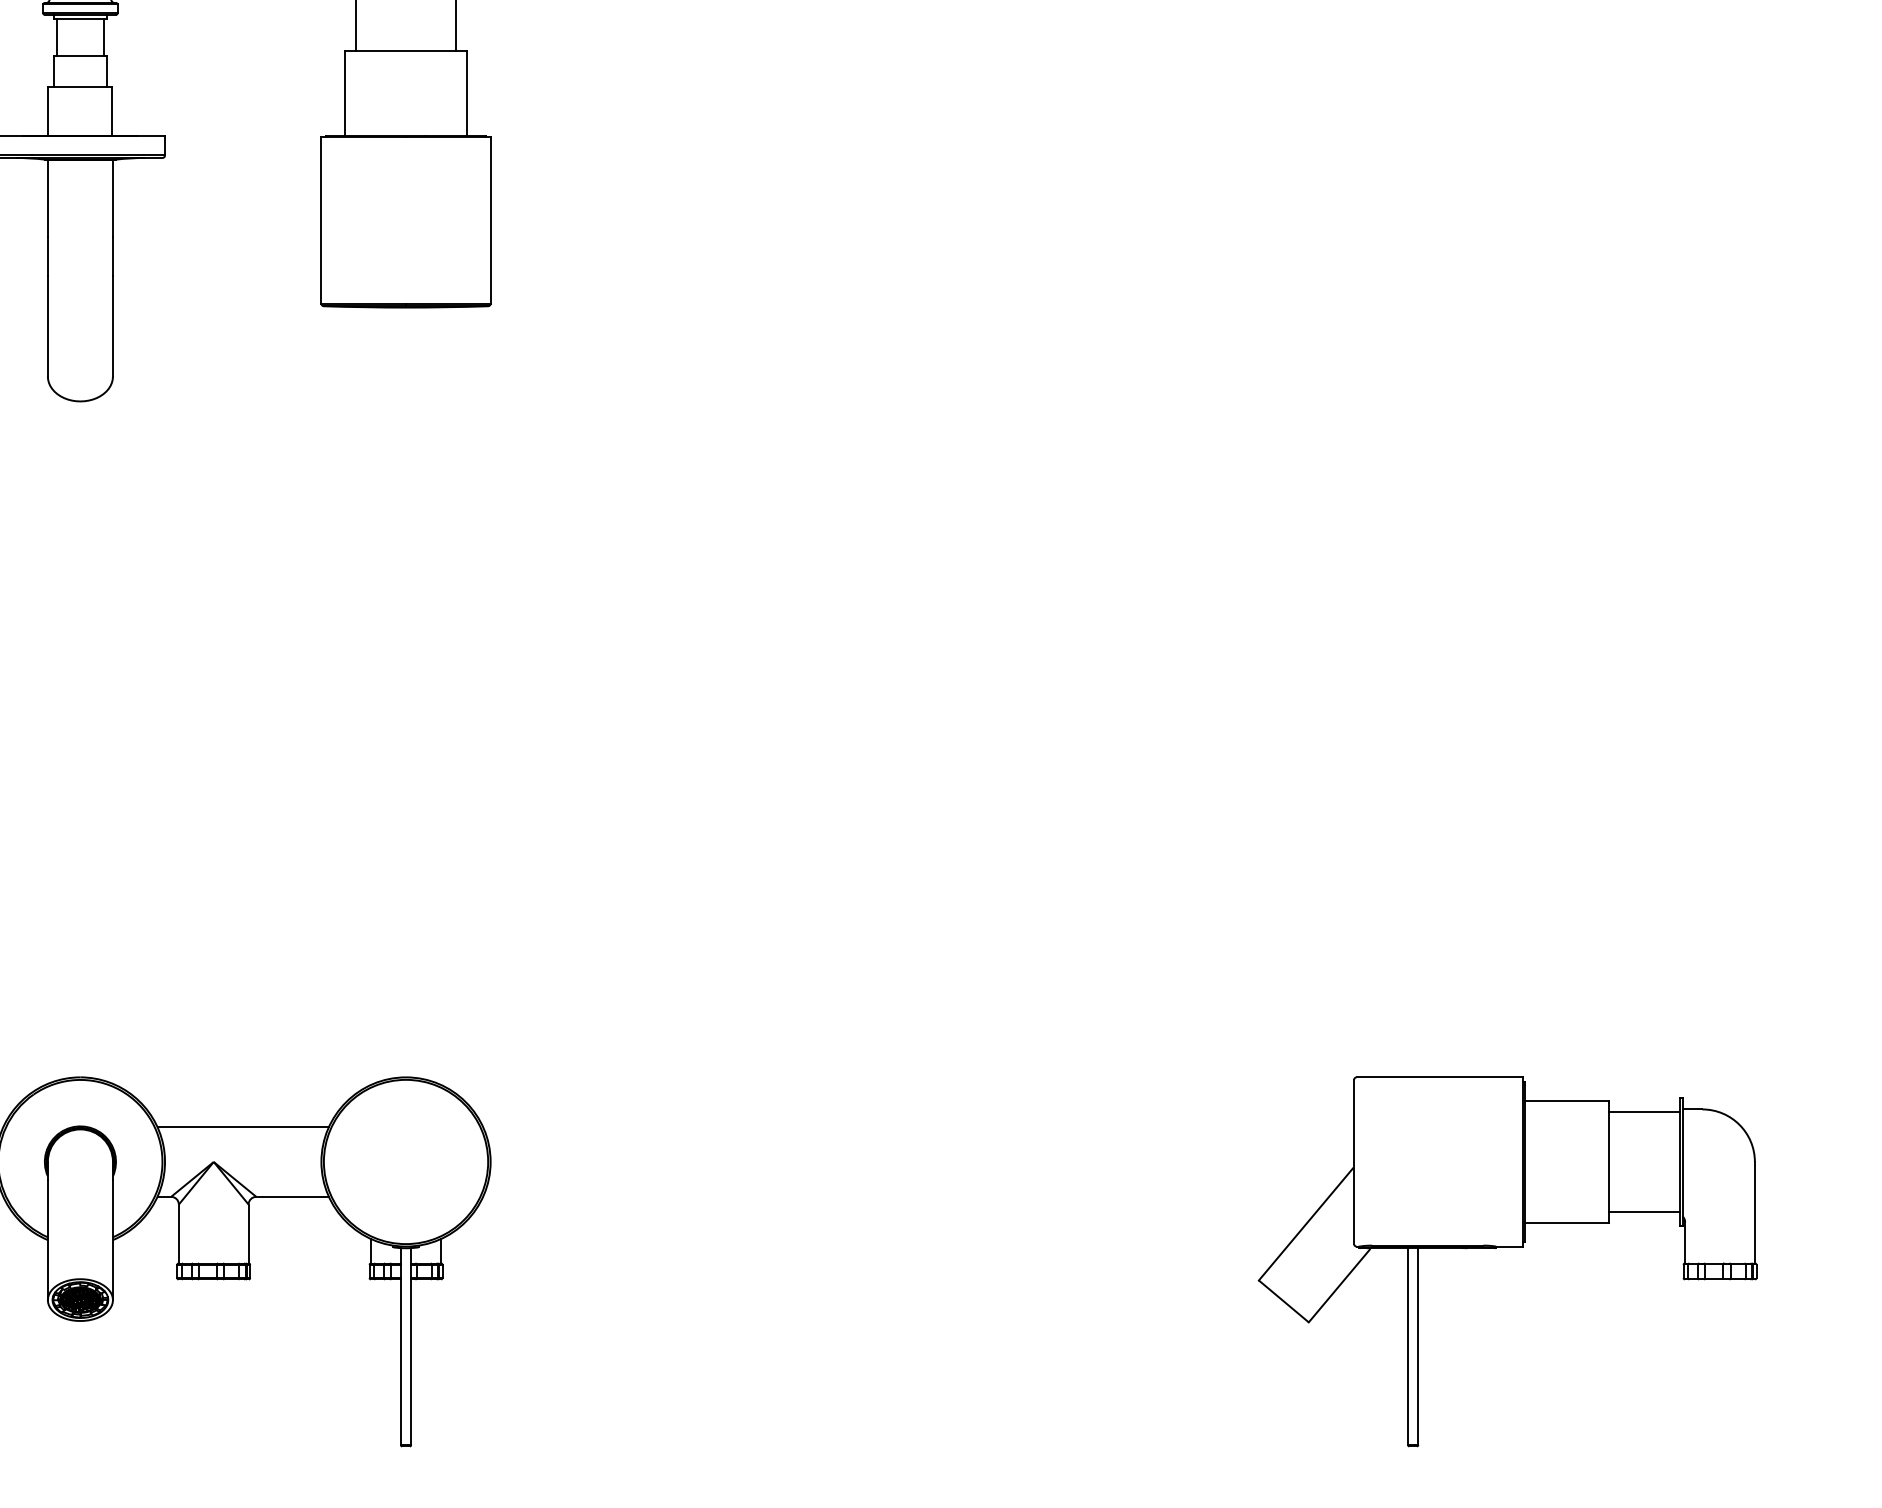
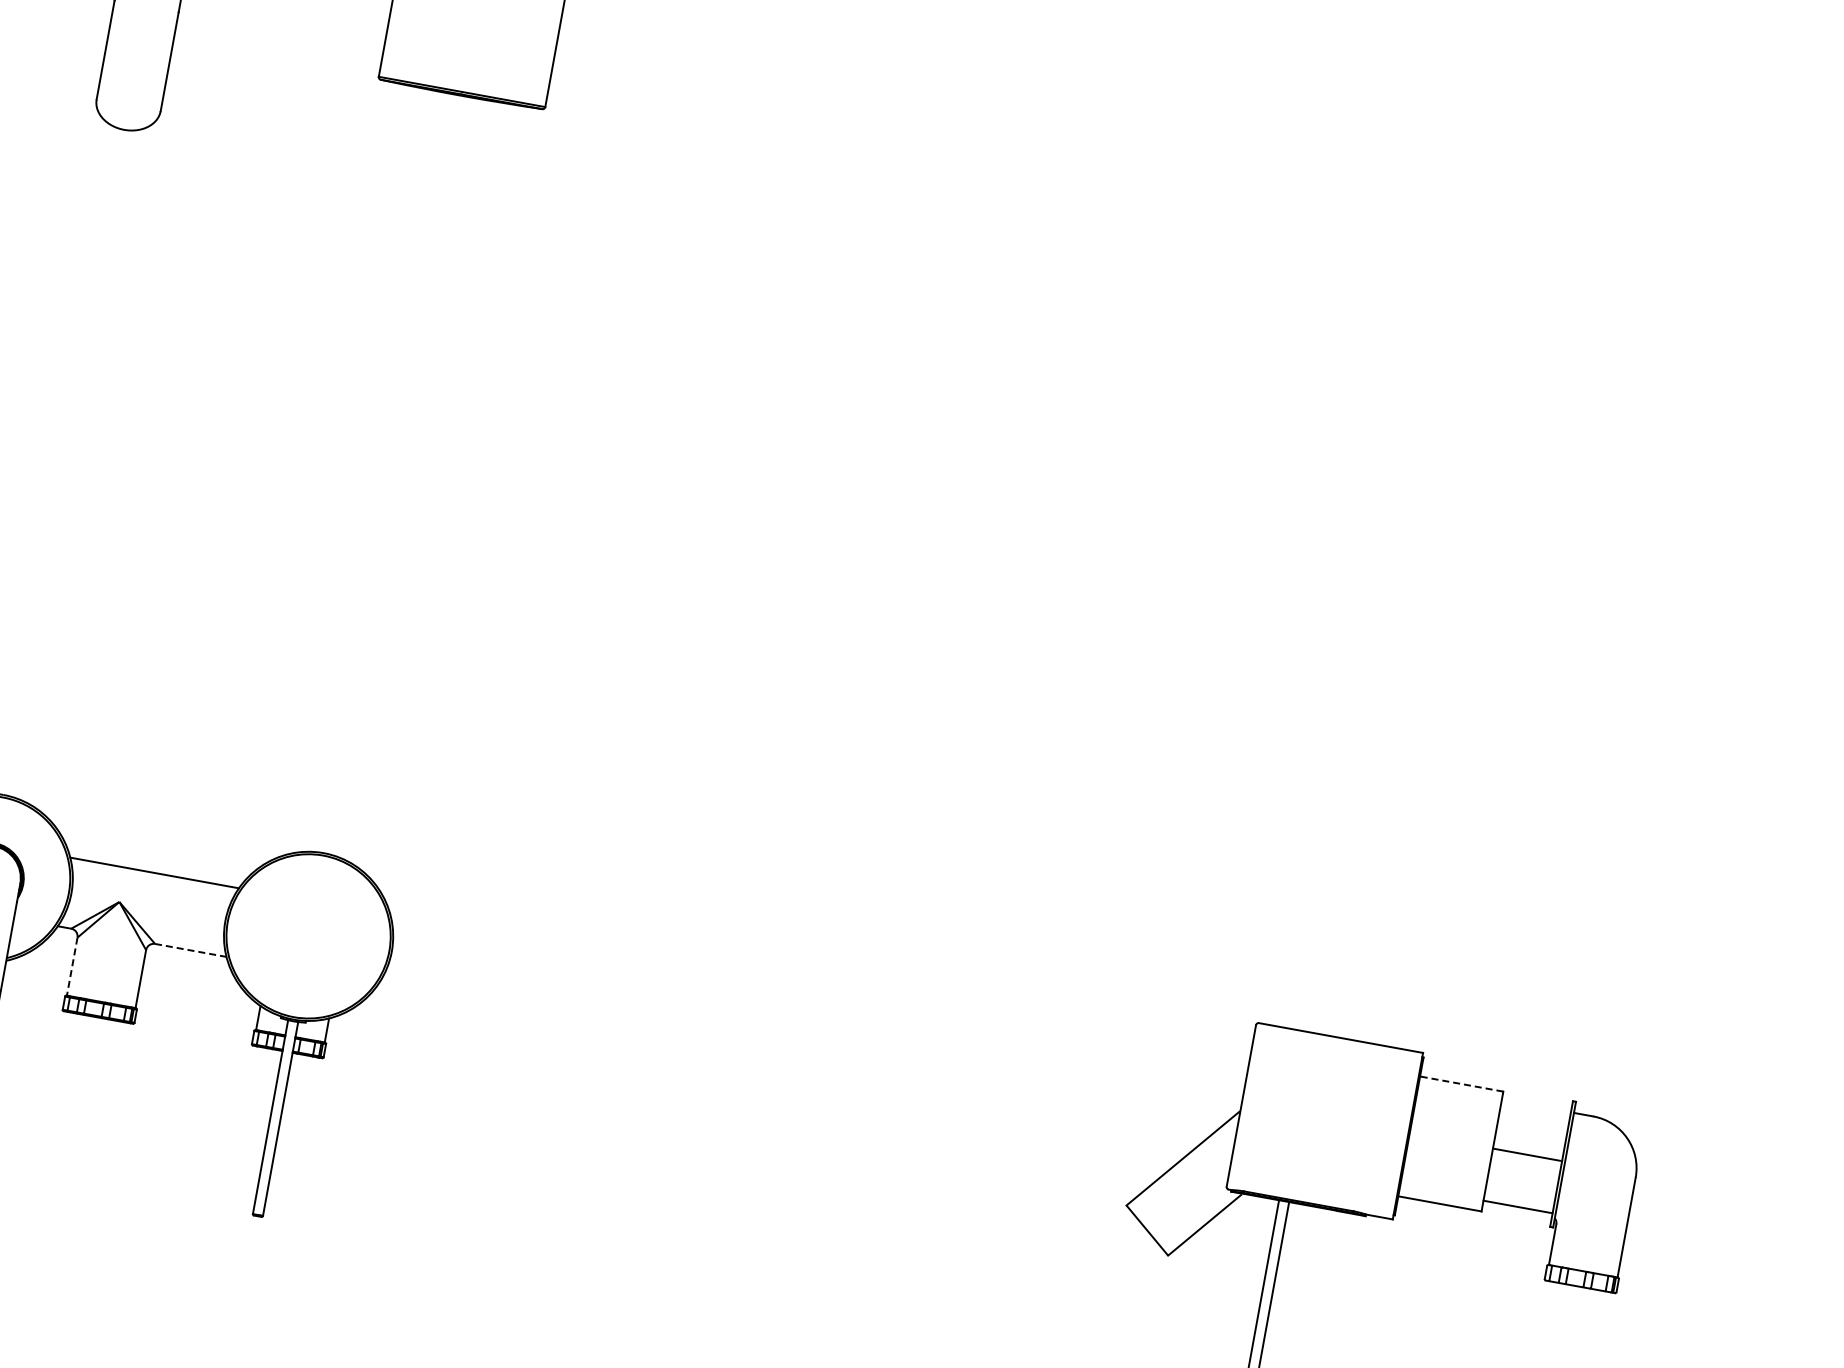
line: (1566, 1101) -> (1461, 1084), solid -> dashed
line: (1644, 1111) -> (1527, 1154), moved
line: (293, 1196) -> (191, 950), solid -> dashed
line: (178, 1234) -> (71, 967), solid -> dashed

